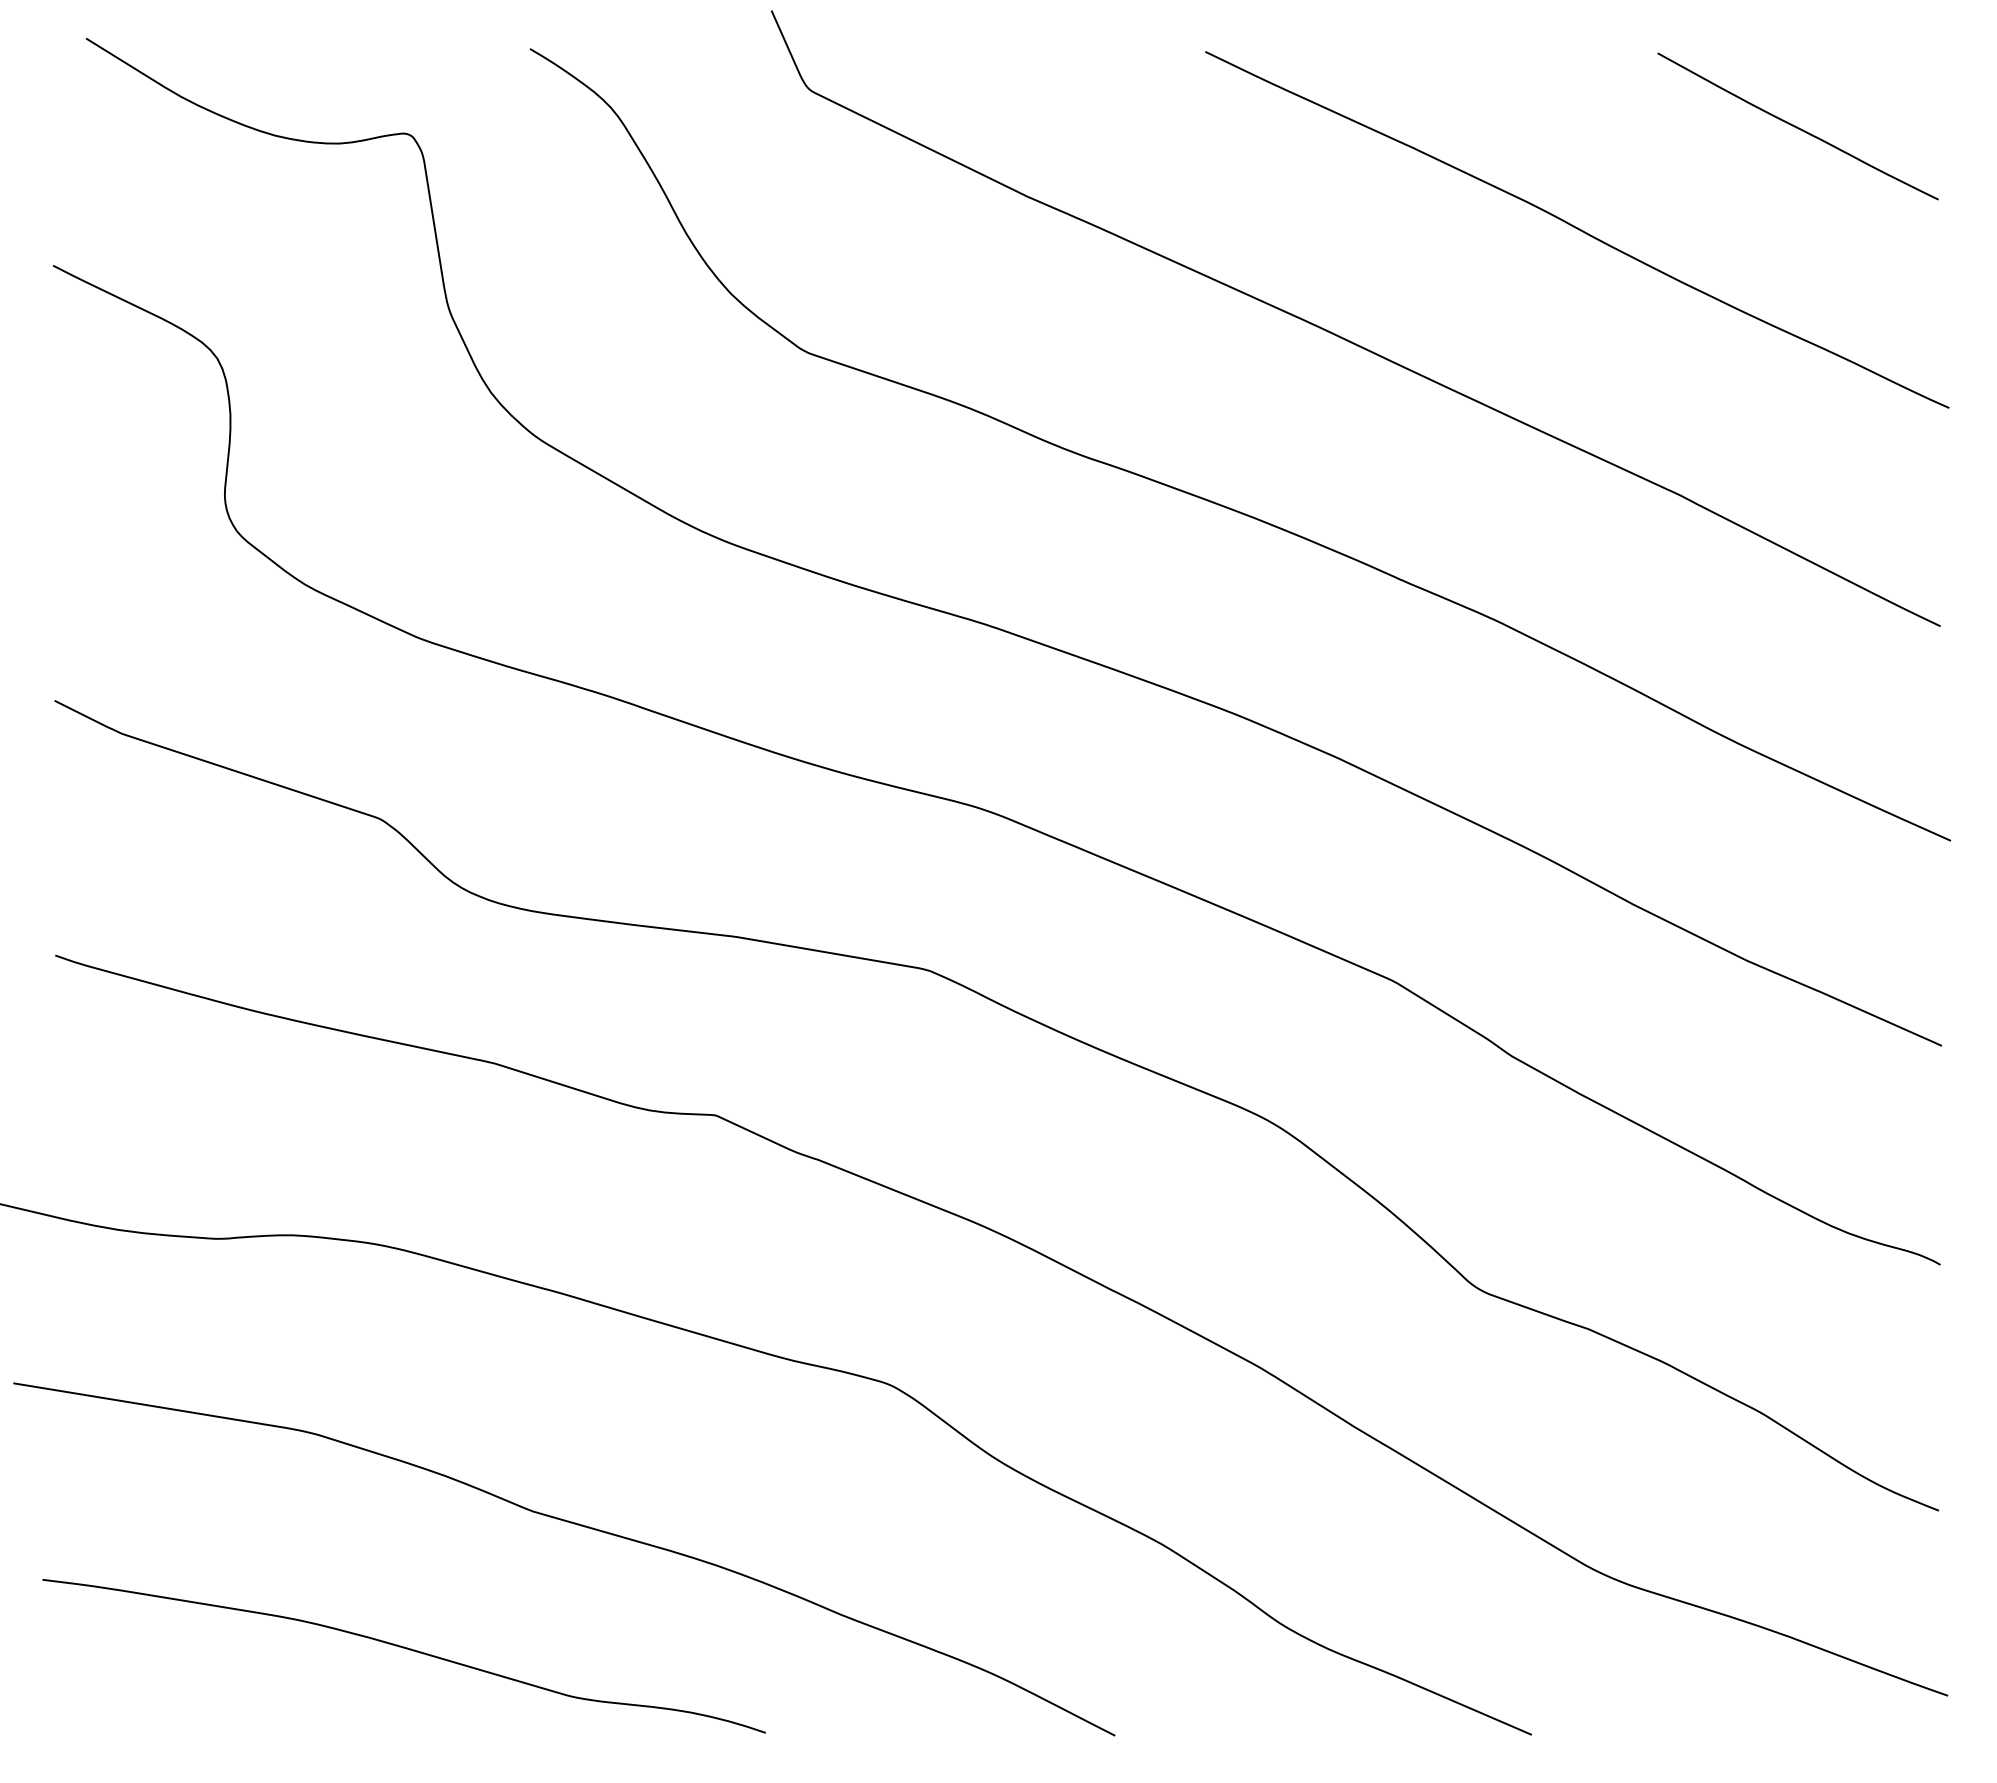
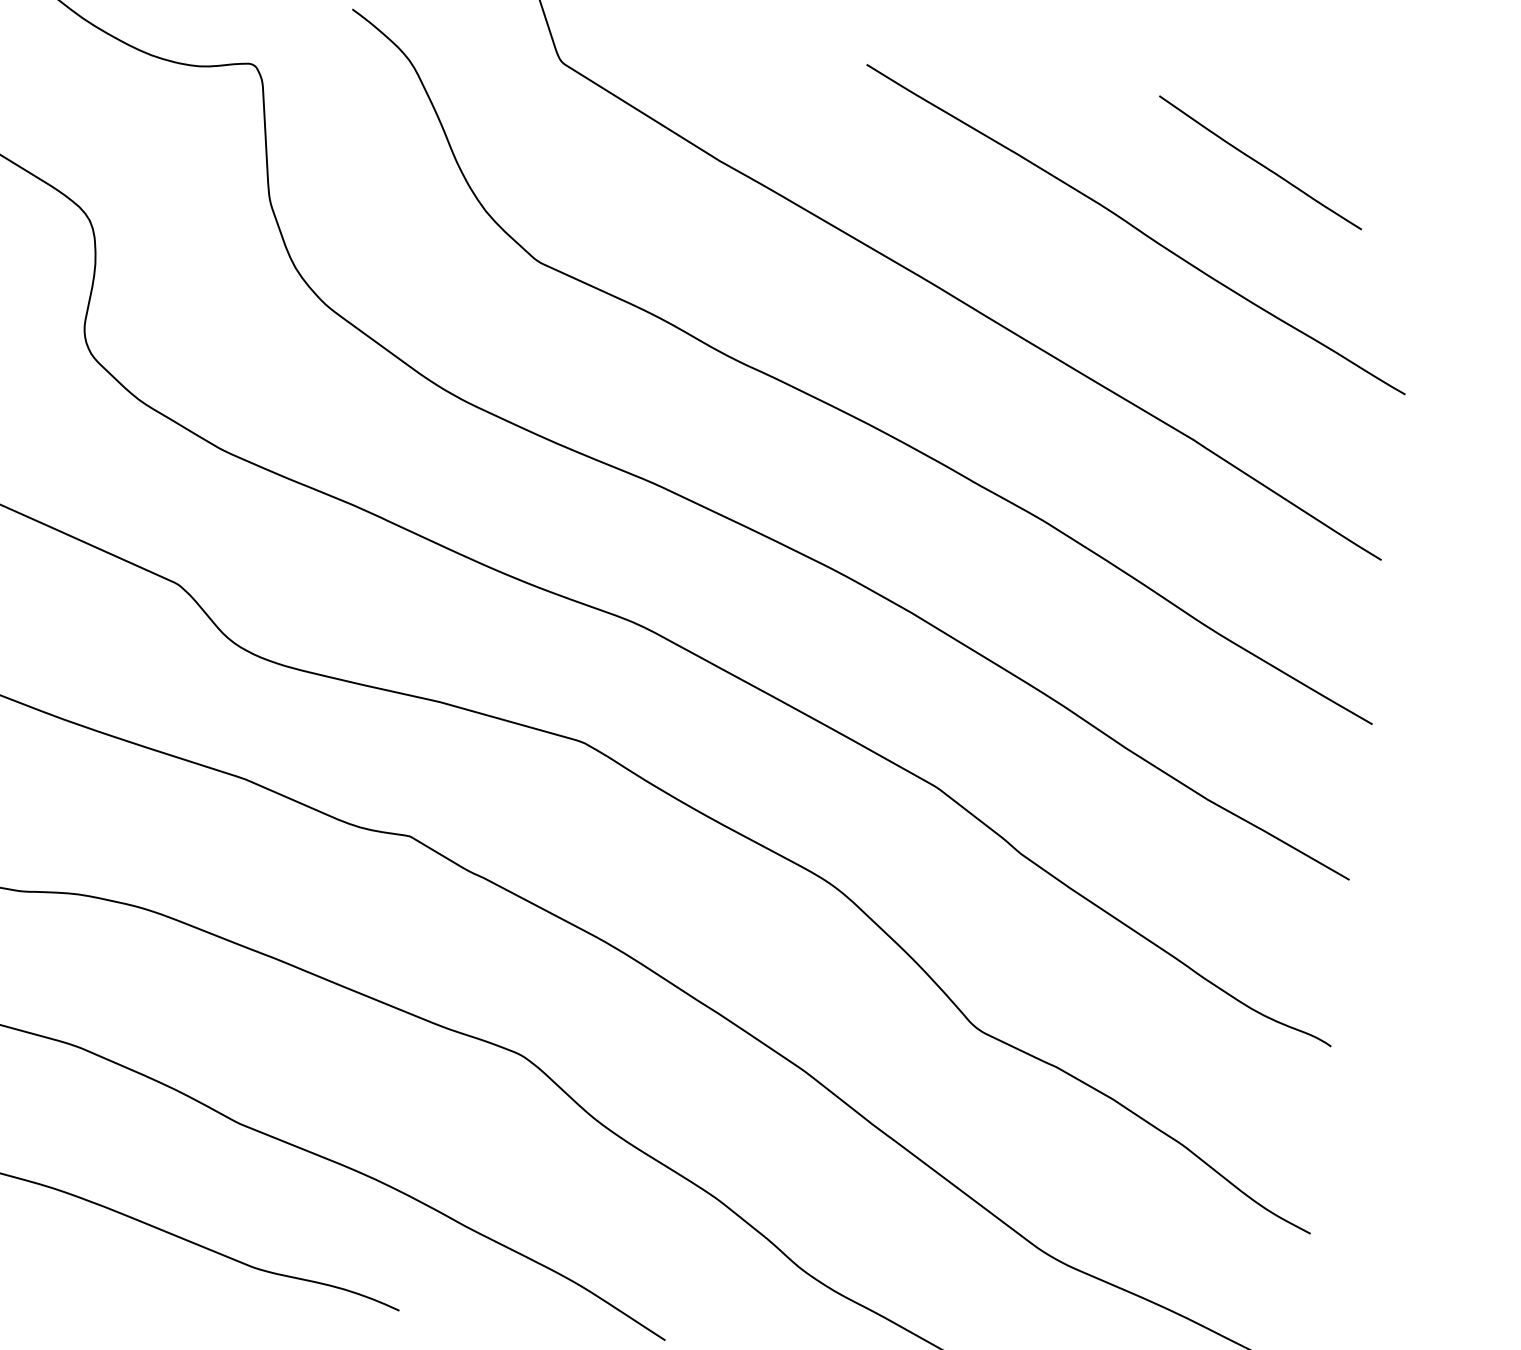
curve: (1797, 126) -> (1260, 162), moved

